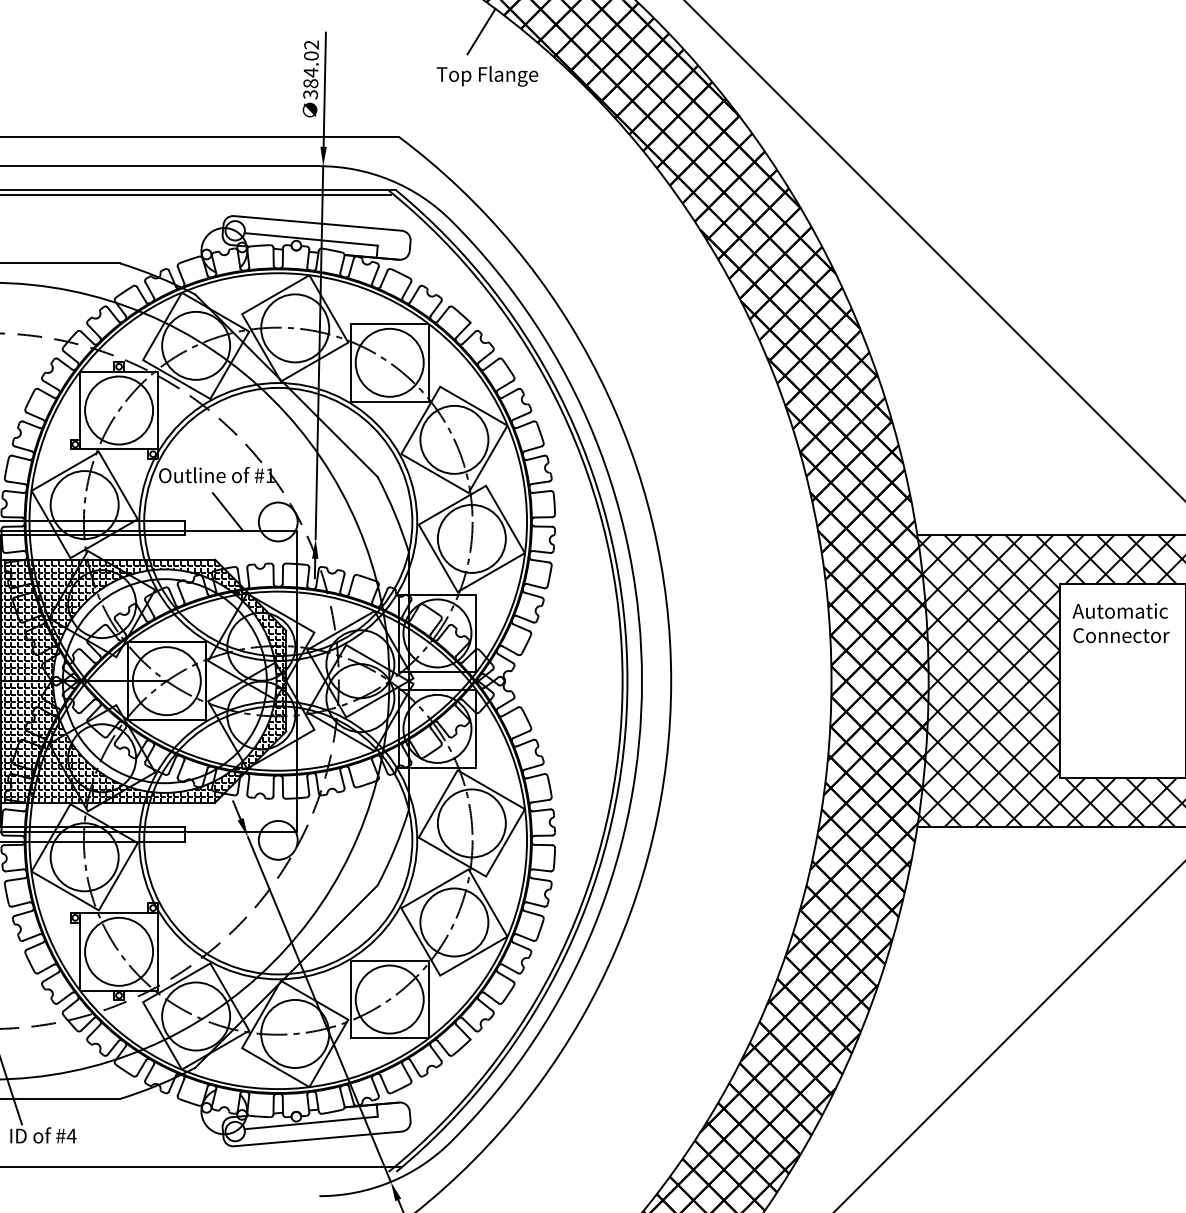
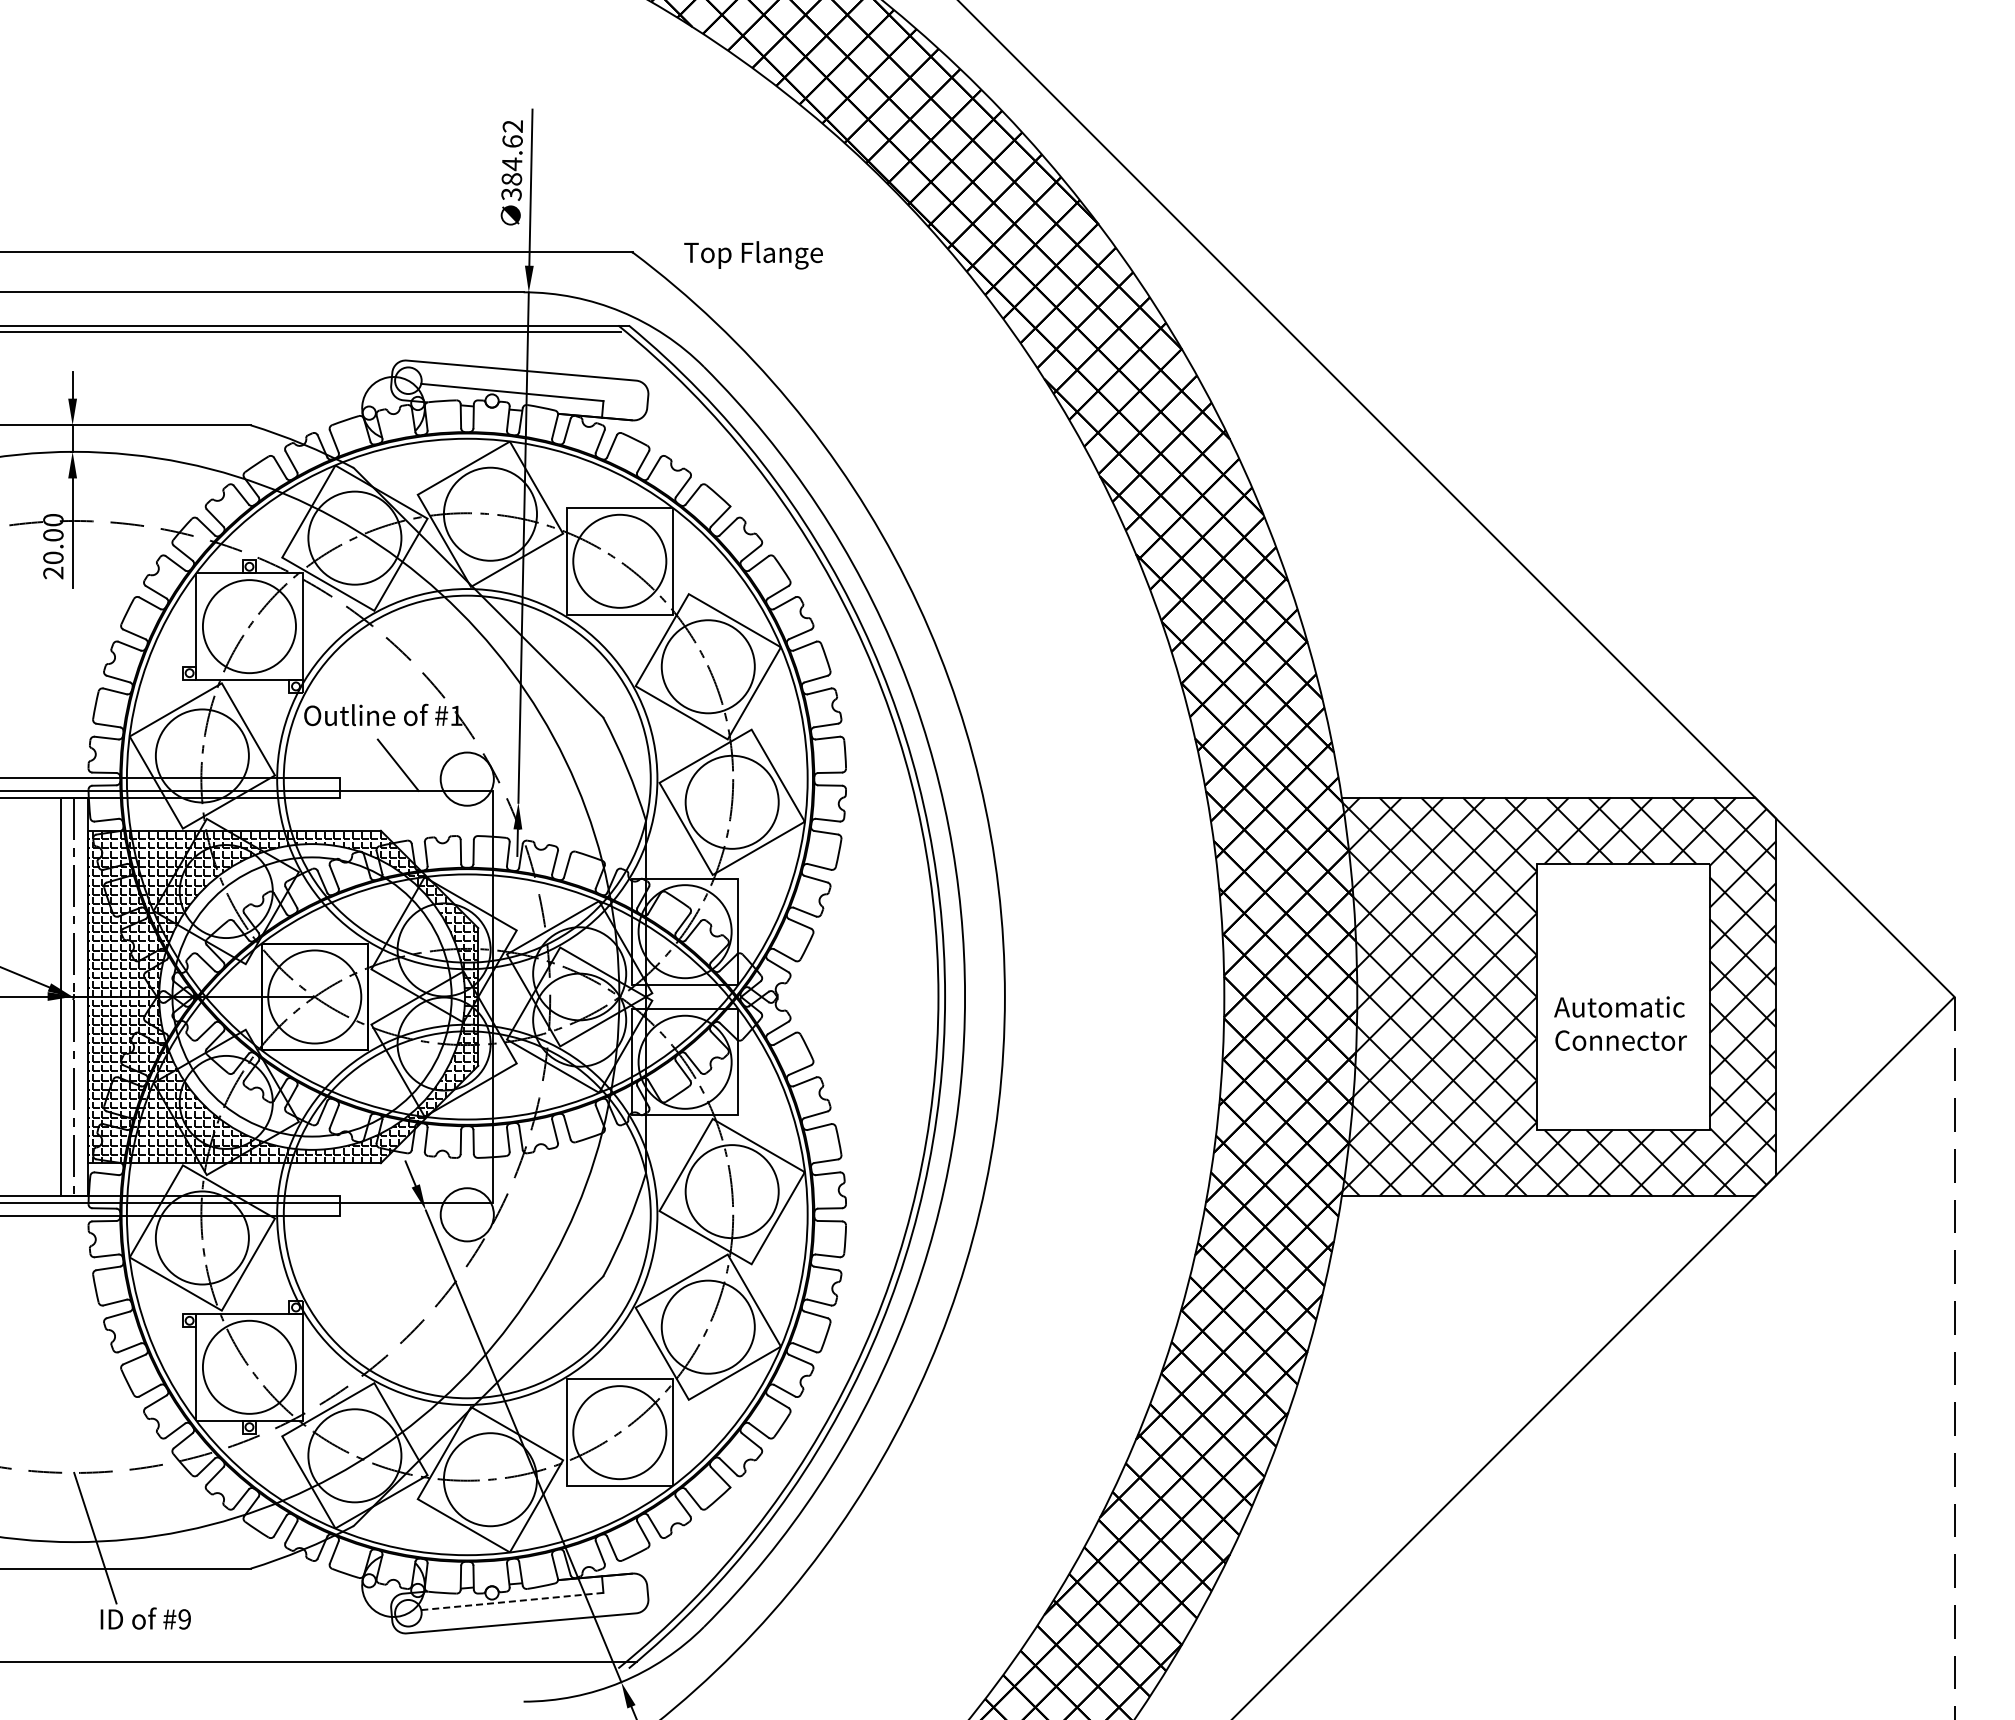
line: (481, 31) -> (745, 108), removed
text: (311, 55) -> (512, 141), 384.02 -> 384.62
text: (487, 76) -> (753, 255), moved
text: (1121, 623) -> (1620, 1023), moved
line: (311, 1122) -> (512, 1601), solid -> dashed
text: (71, 1136) -> (184, 1619), #4 -> #9

